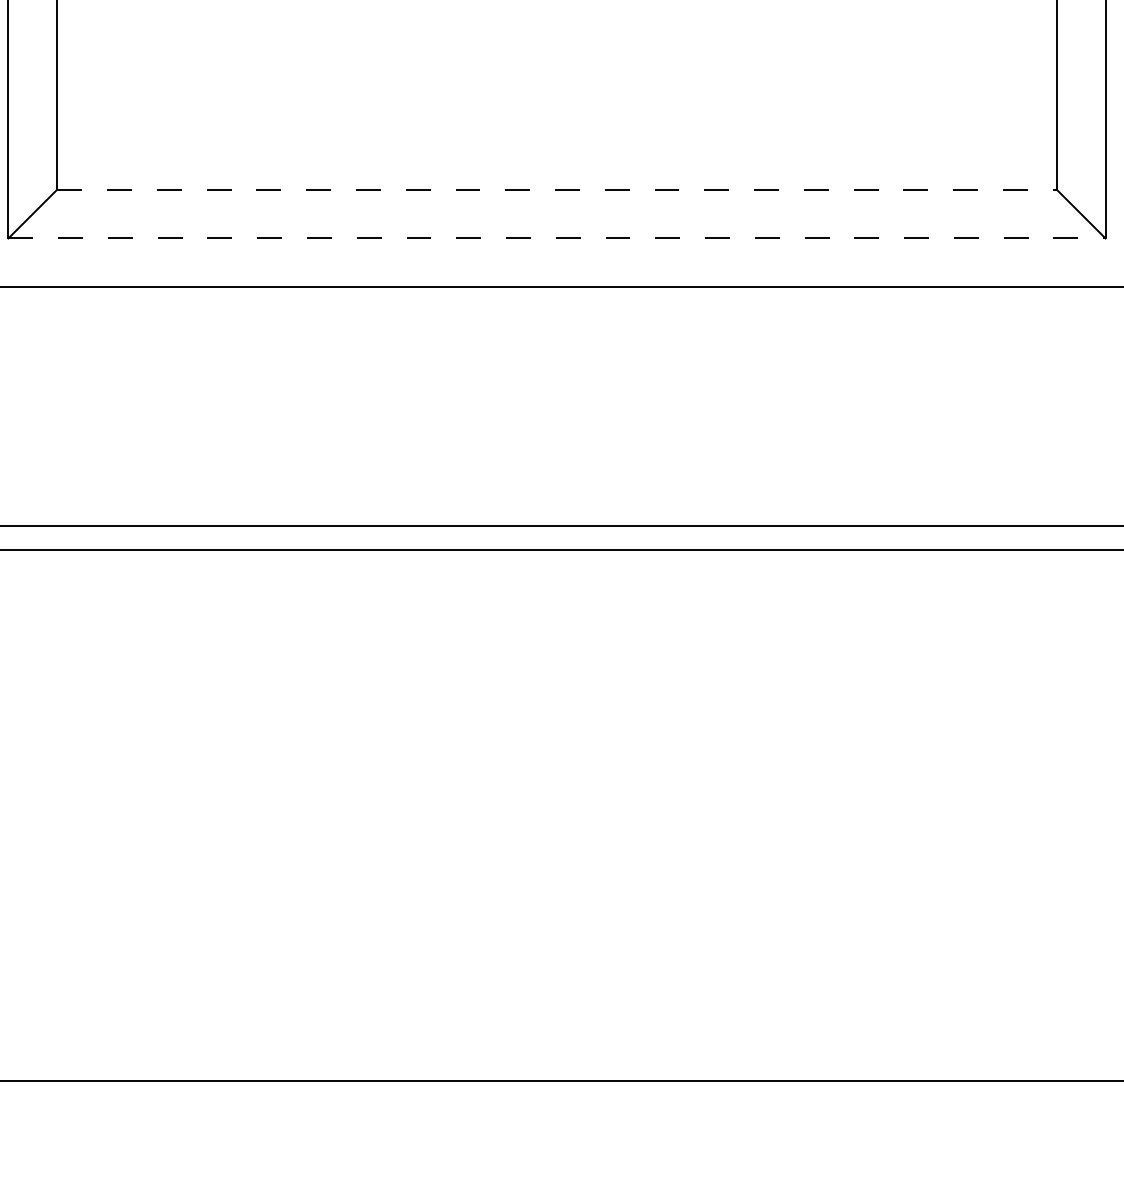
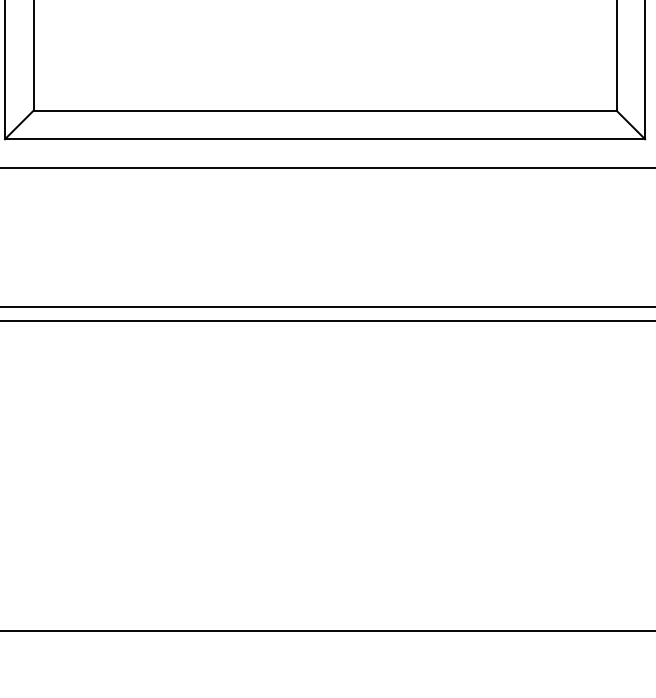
line: (557, 189) -> (325, 110), dashed -> solid
line: (557, 238) -> (325, 139), dashed -> solid

